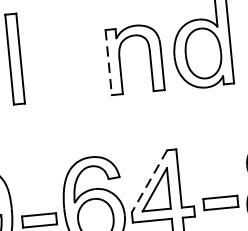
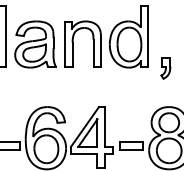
line: (109, 63) -> (65, 45), dashed -> solid
part: (65, 66) -> (35, 44), added
line: (148, 182) -> (84, 127), dashed -> solid

